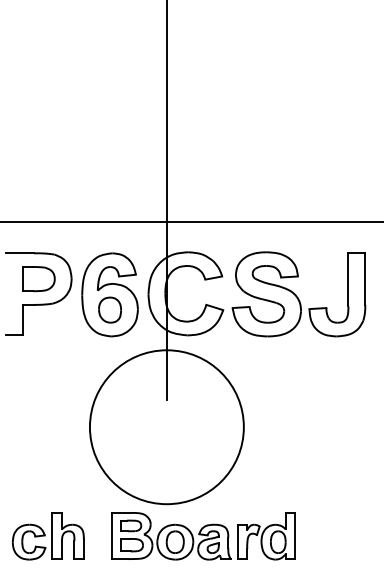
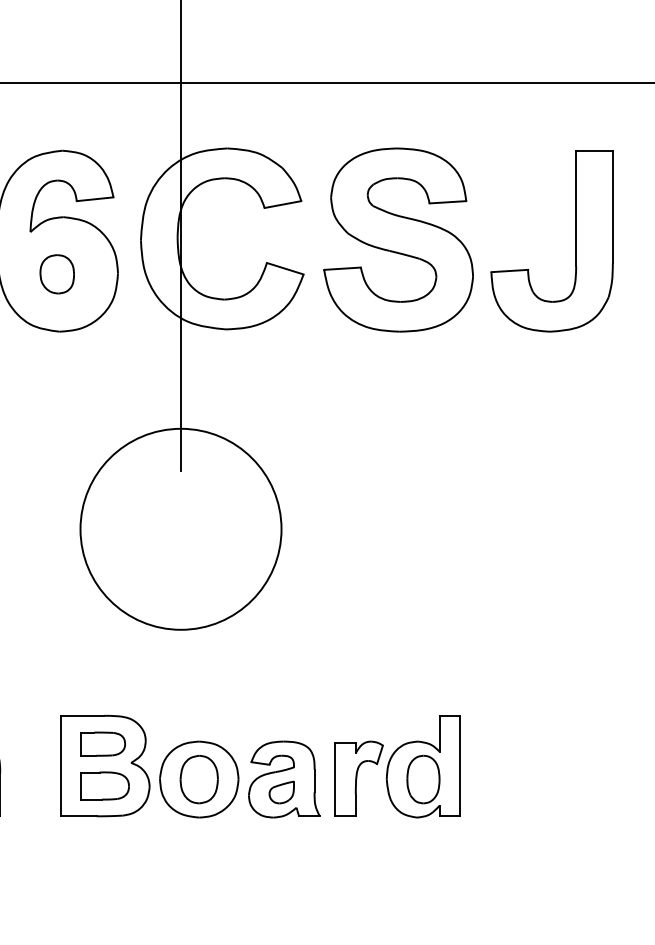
part: (109, 309) -> (56, 273), size x0.7
circle: (166, 427) -> (180, 529), size x0.6

